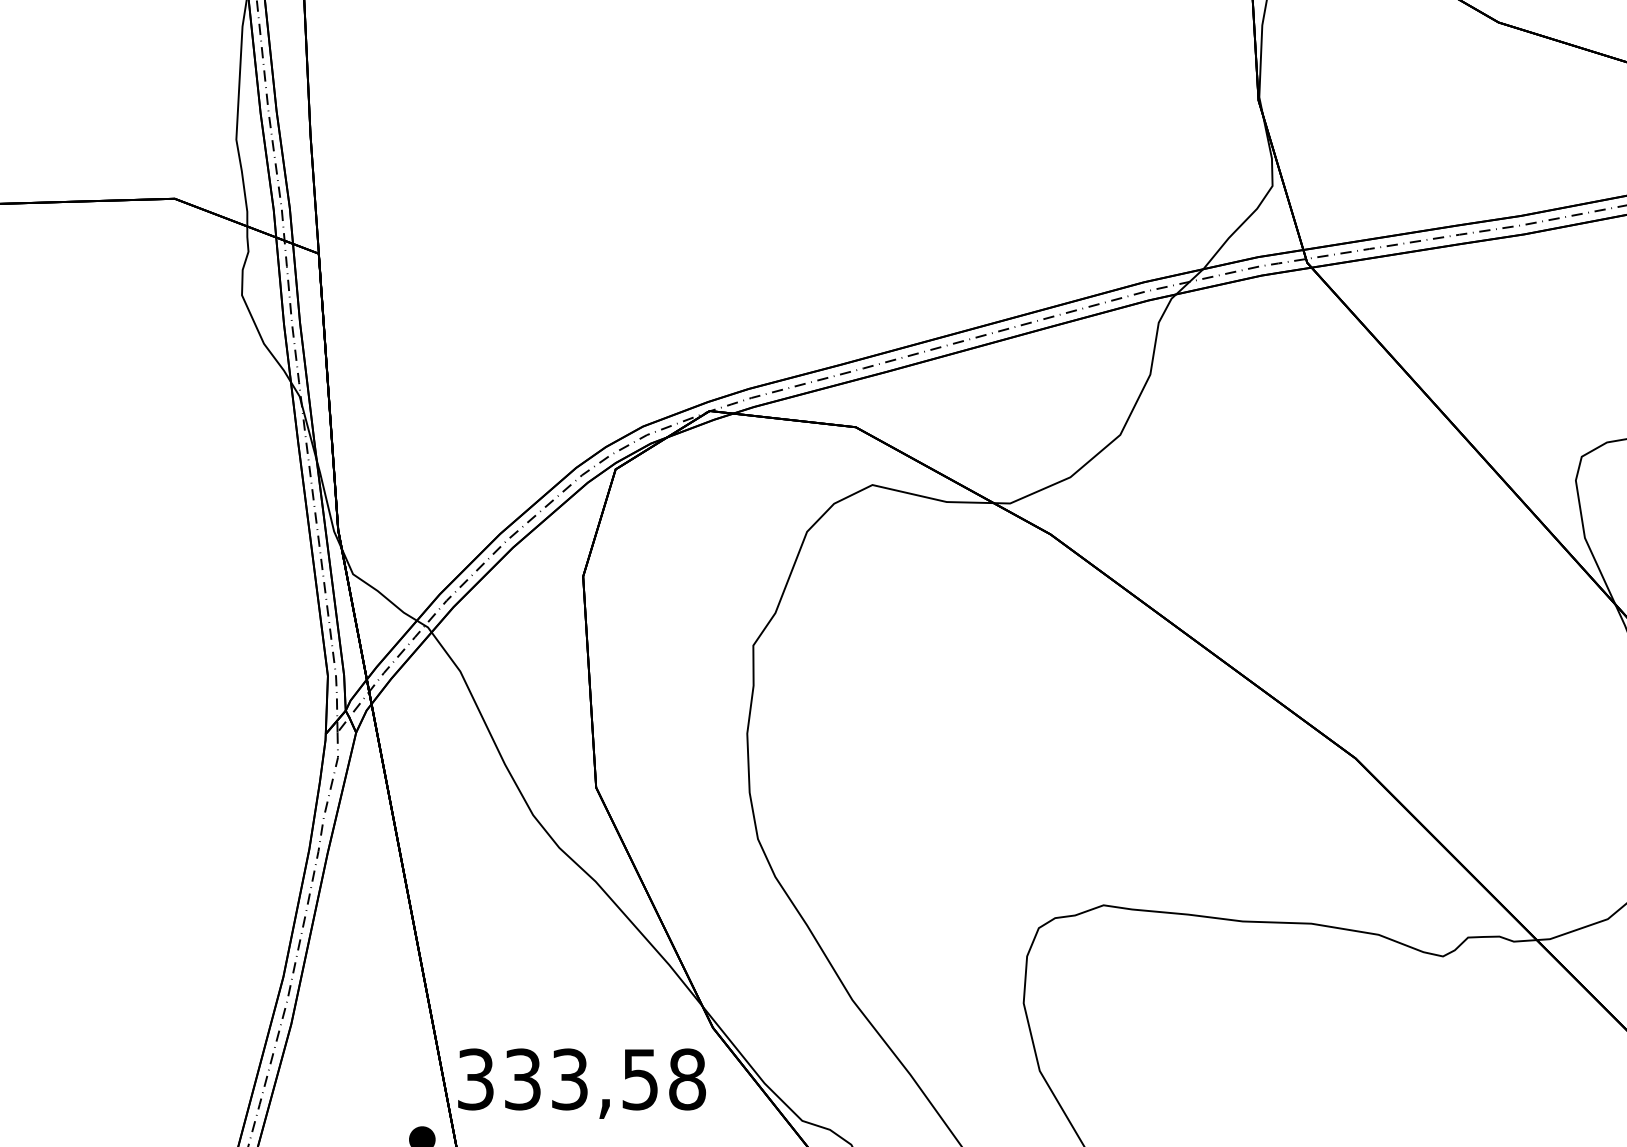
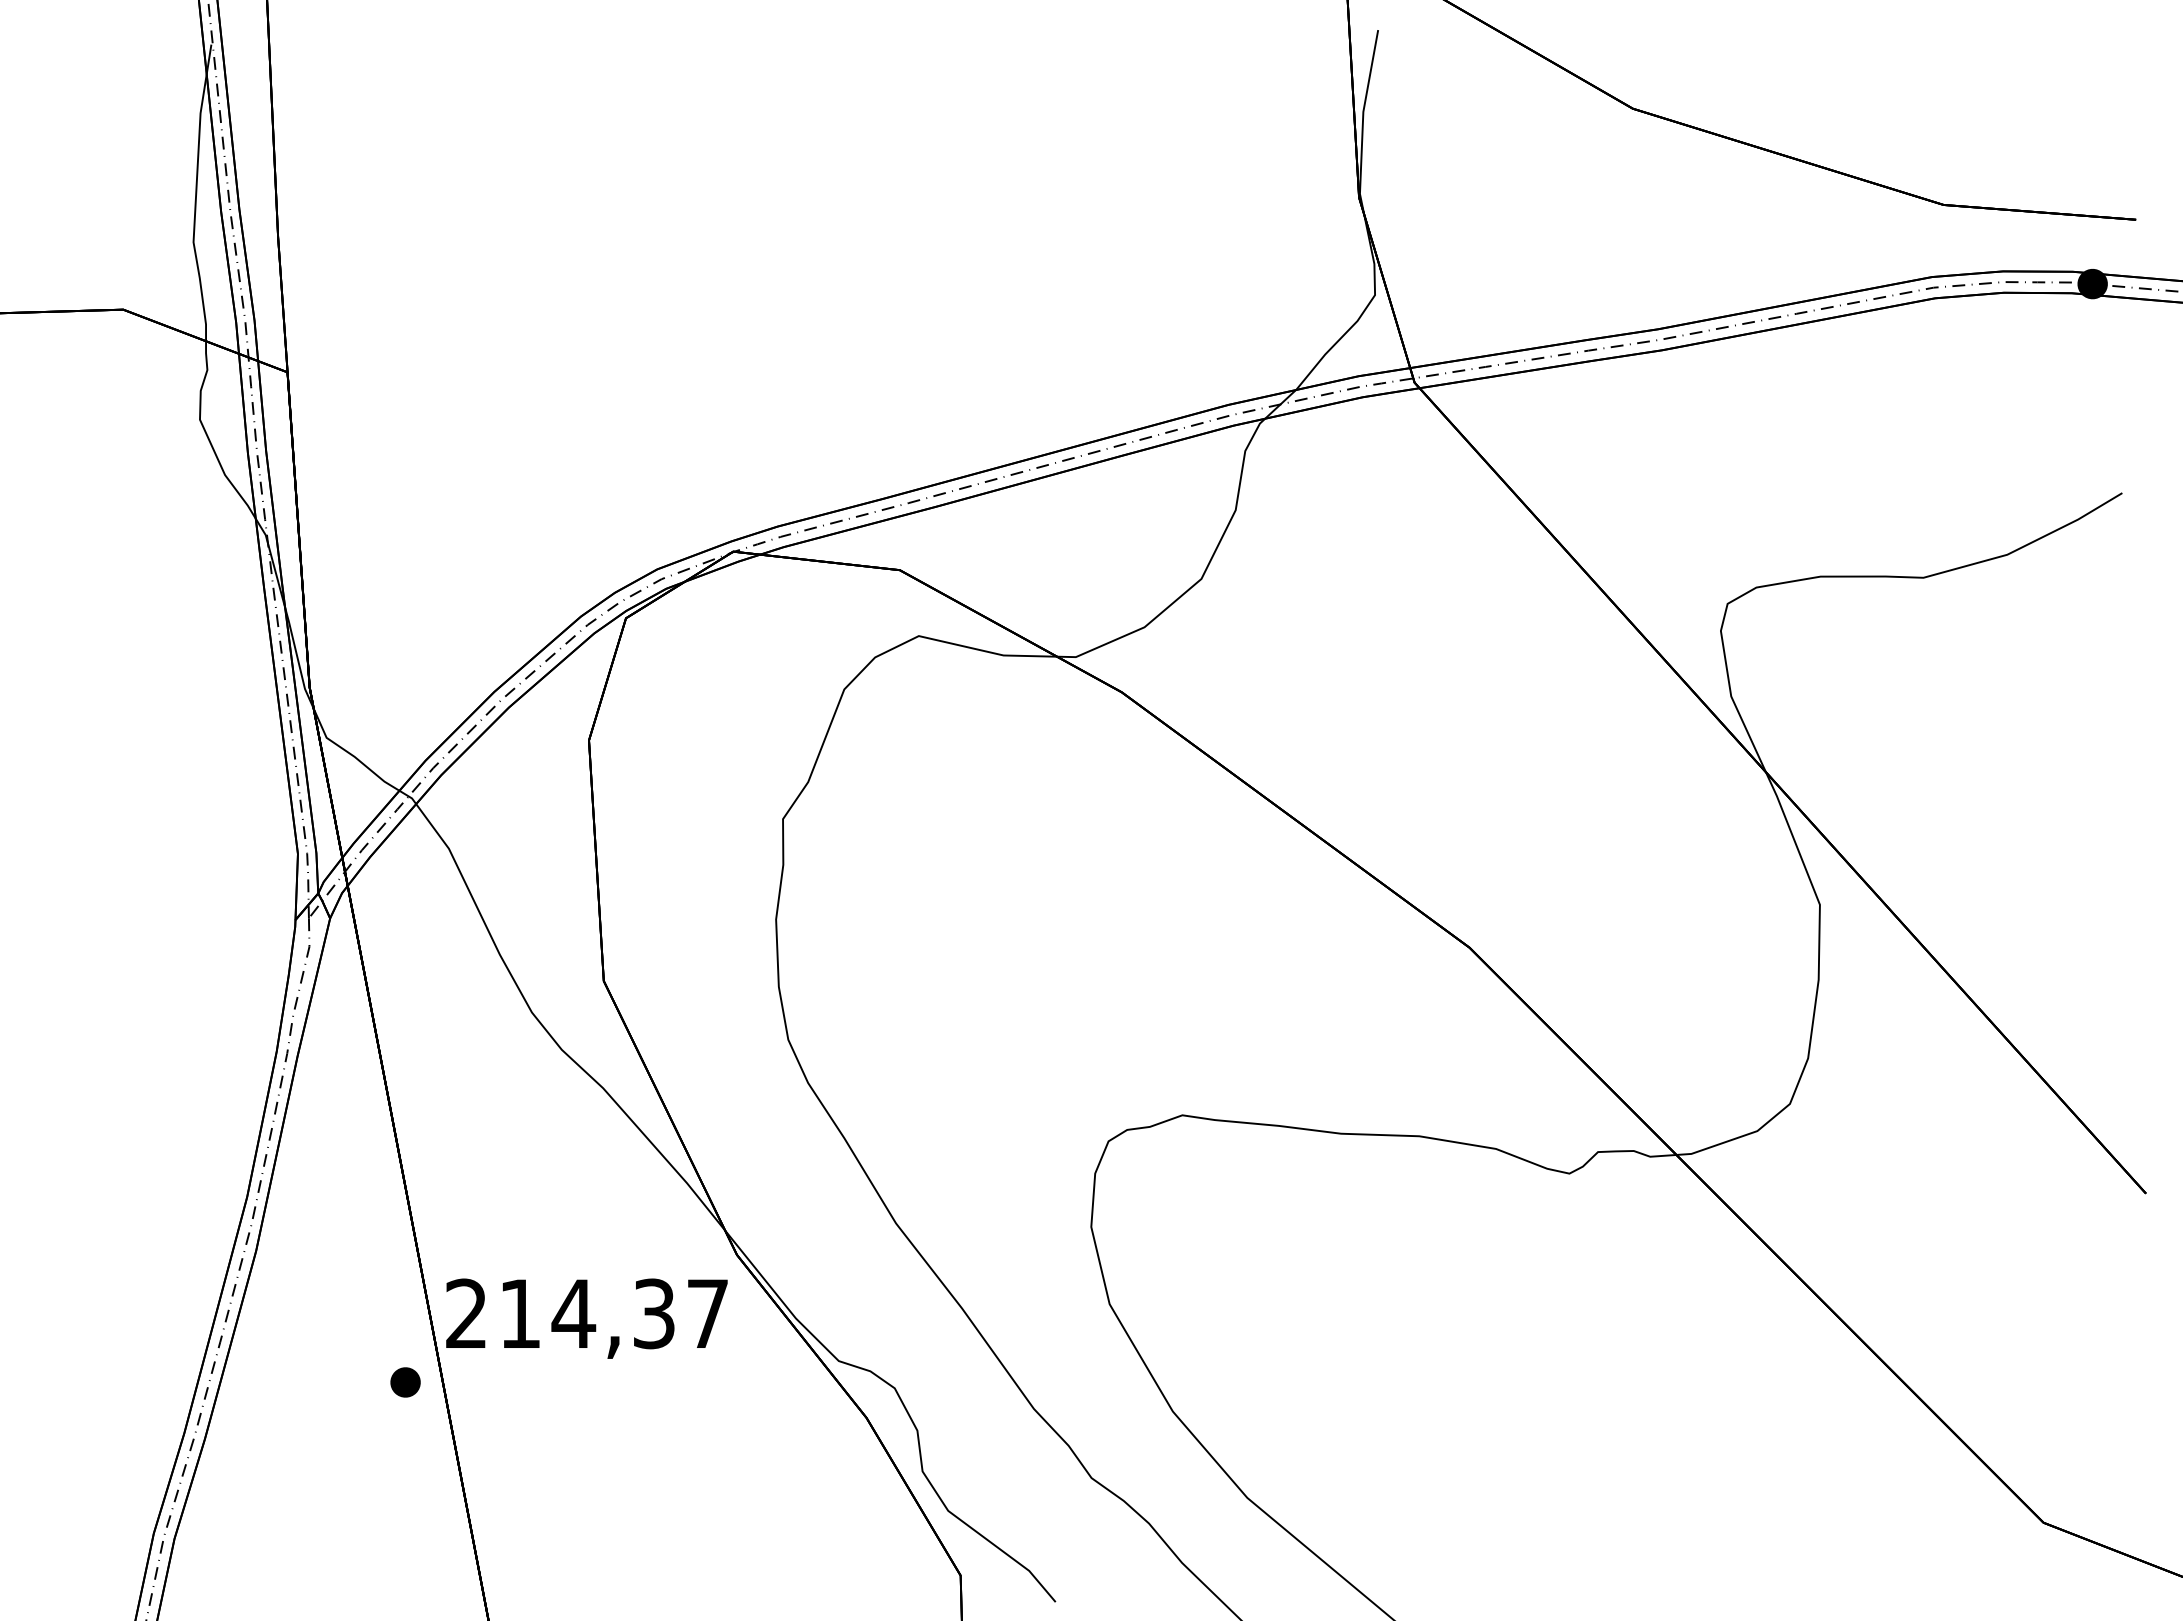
text: (581, 1079) -> (587, 1313), 333,58 -> 214,37

